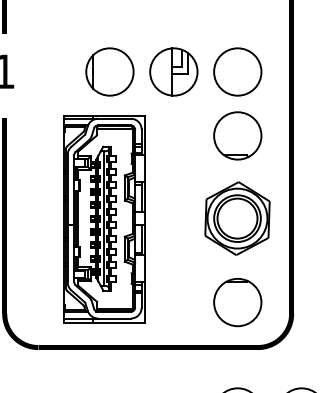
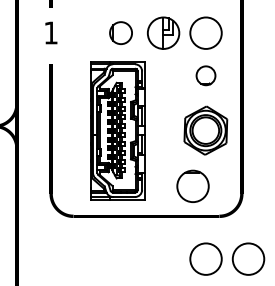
part: (109, 70) -> (120, 32), size x0.7
part: (236, 135) -> (205, 75), size x0.6
part: (236, 301) -> (192, 185), moved

